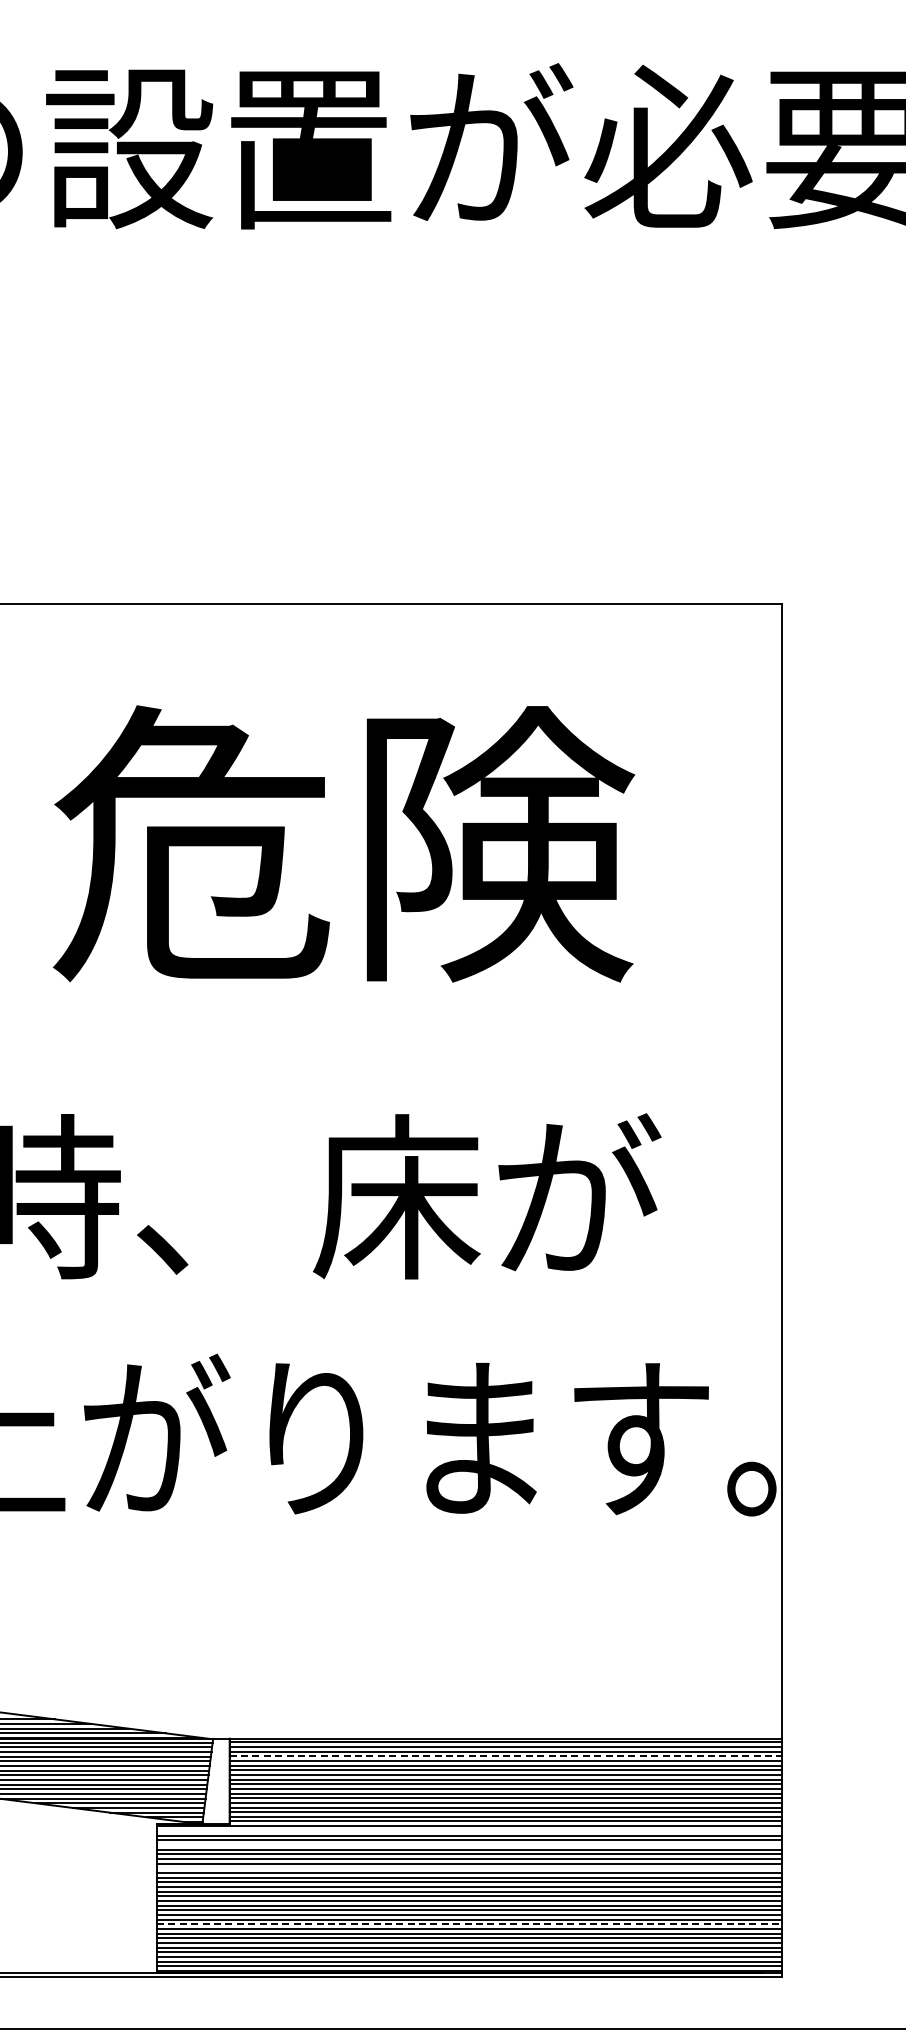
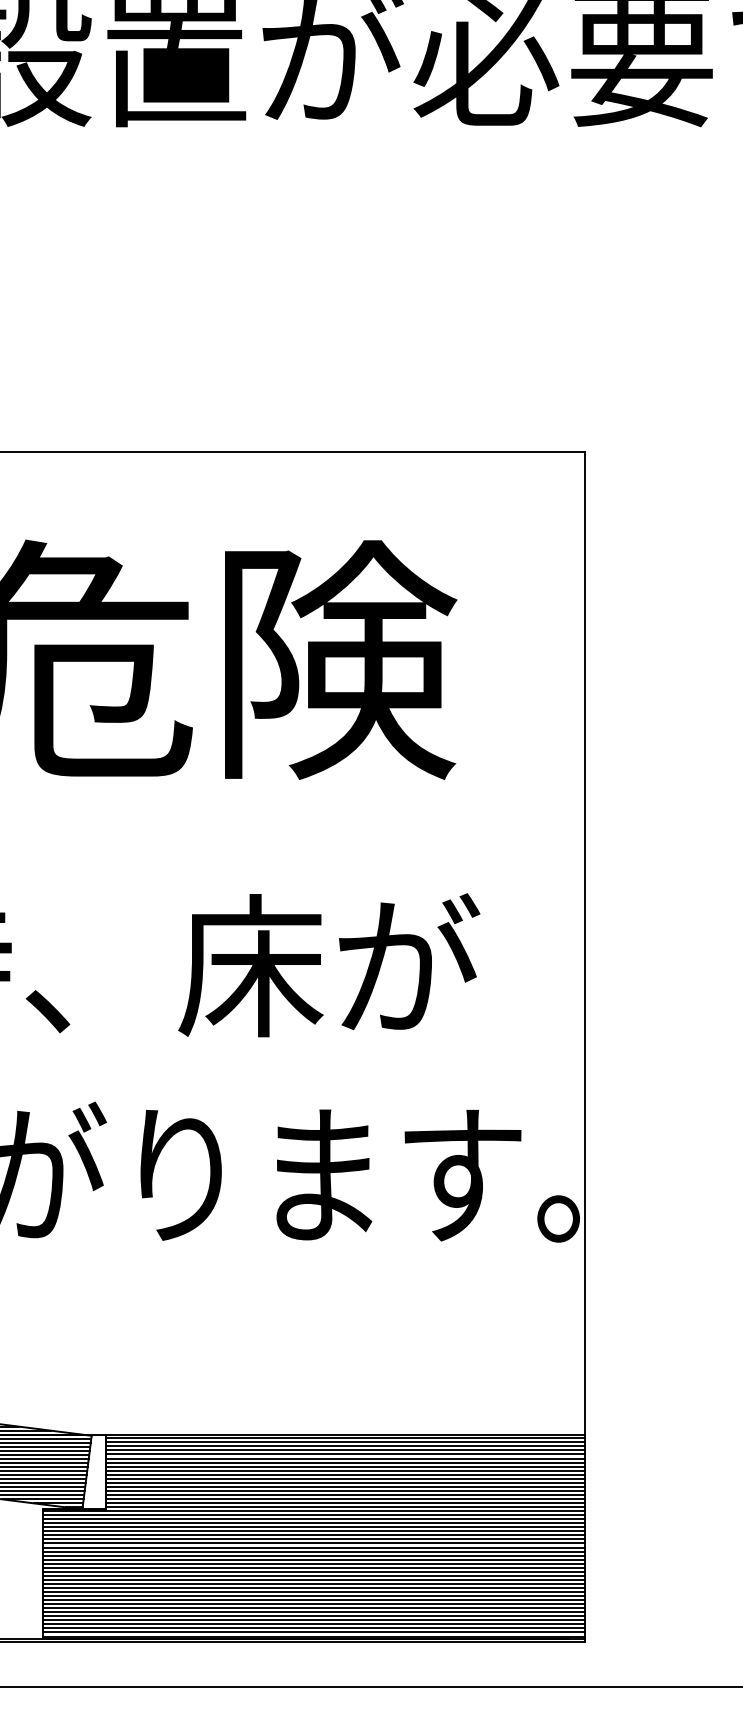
line: (506, 1756) -> (345, 1450), dashed -> solid
line: (469, 1830) -> (313, 1514), added
line: (469, 1844) -> (313, 1526), added
line: (469, 1868) -> (313, 1547), added
line: (470, 1924) -> (314, 1596), dashed -> solid

